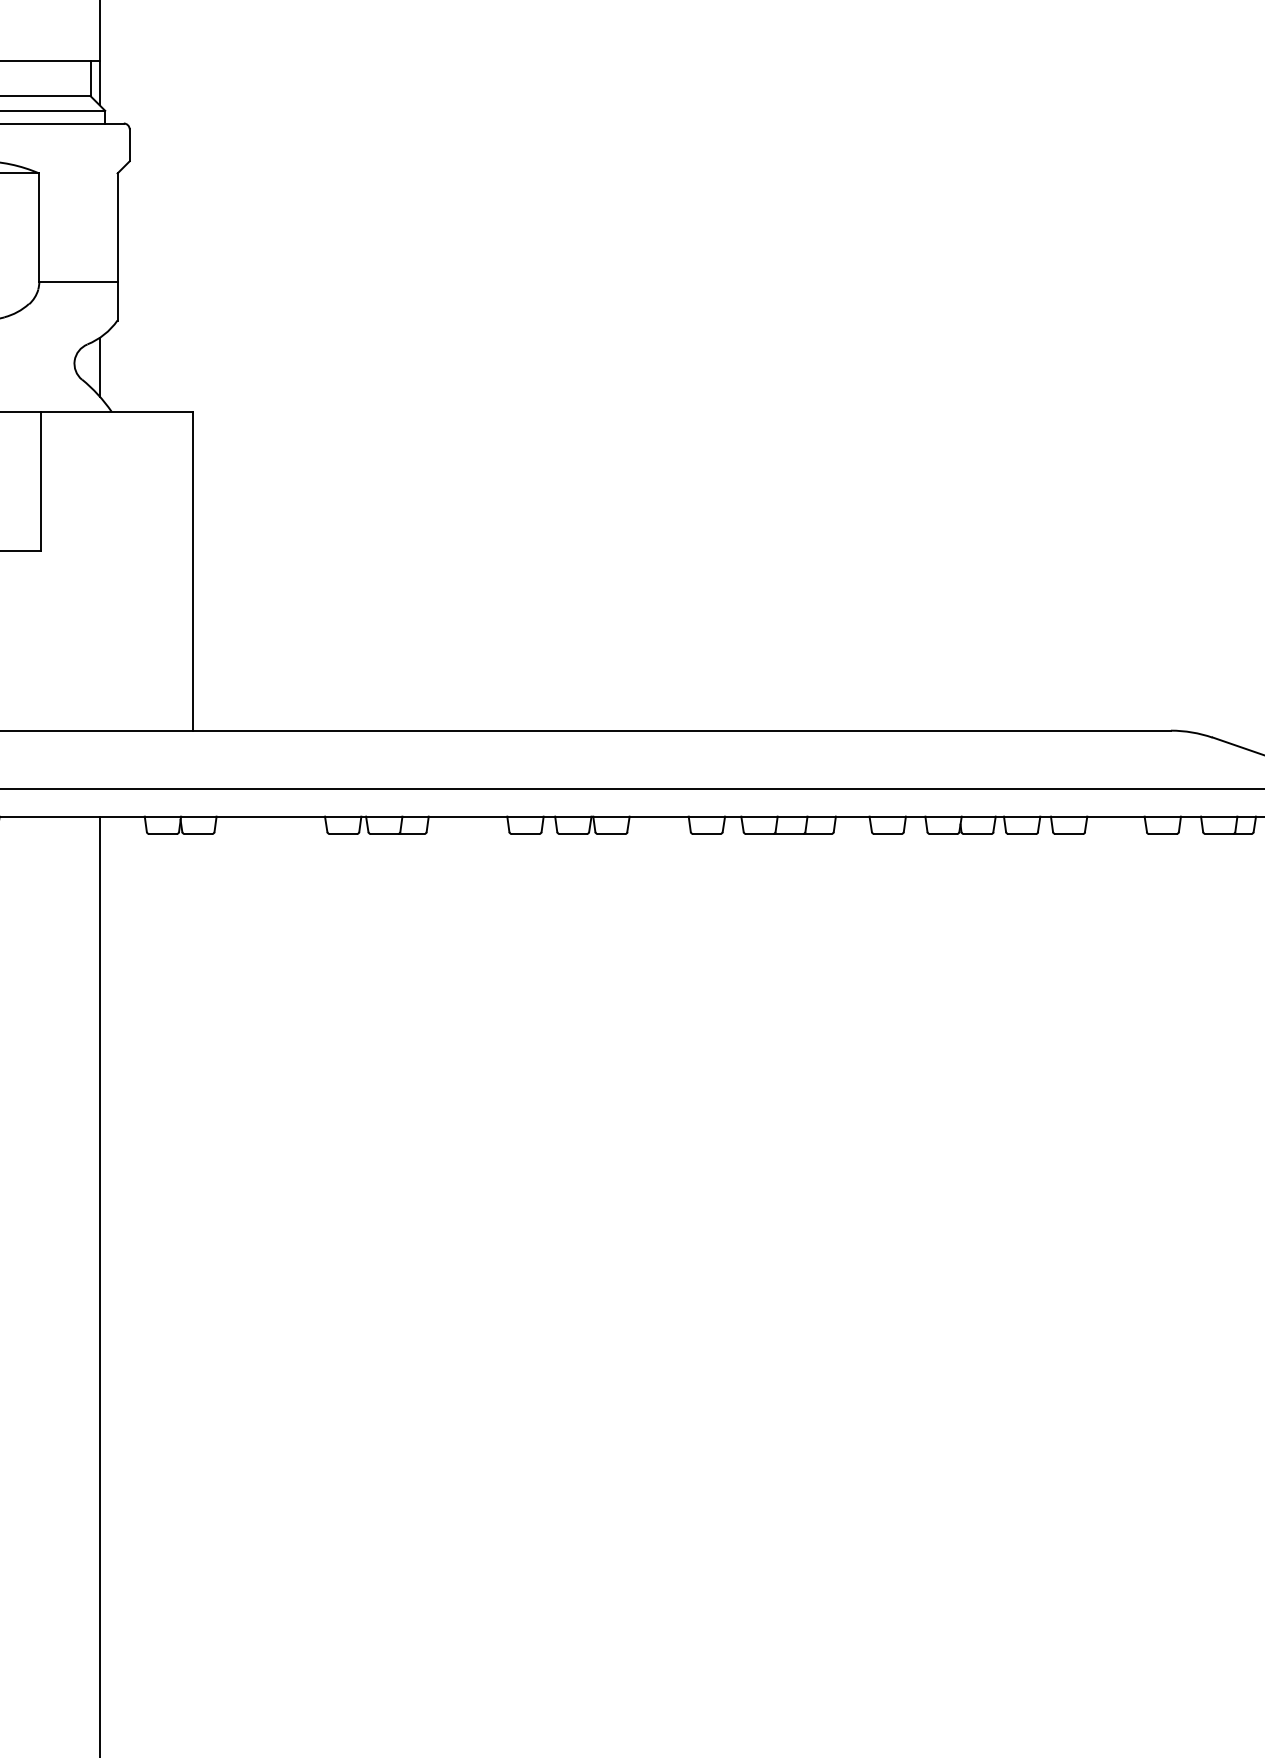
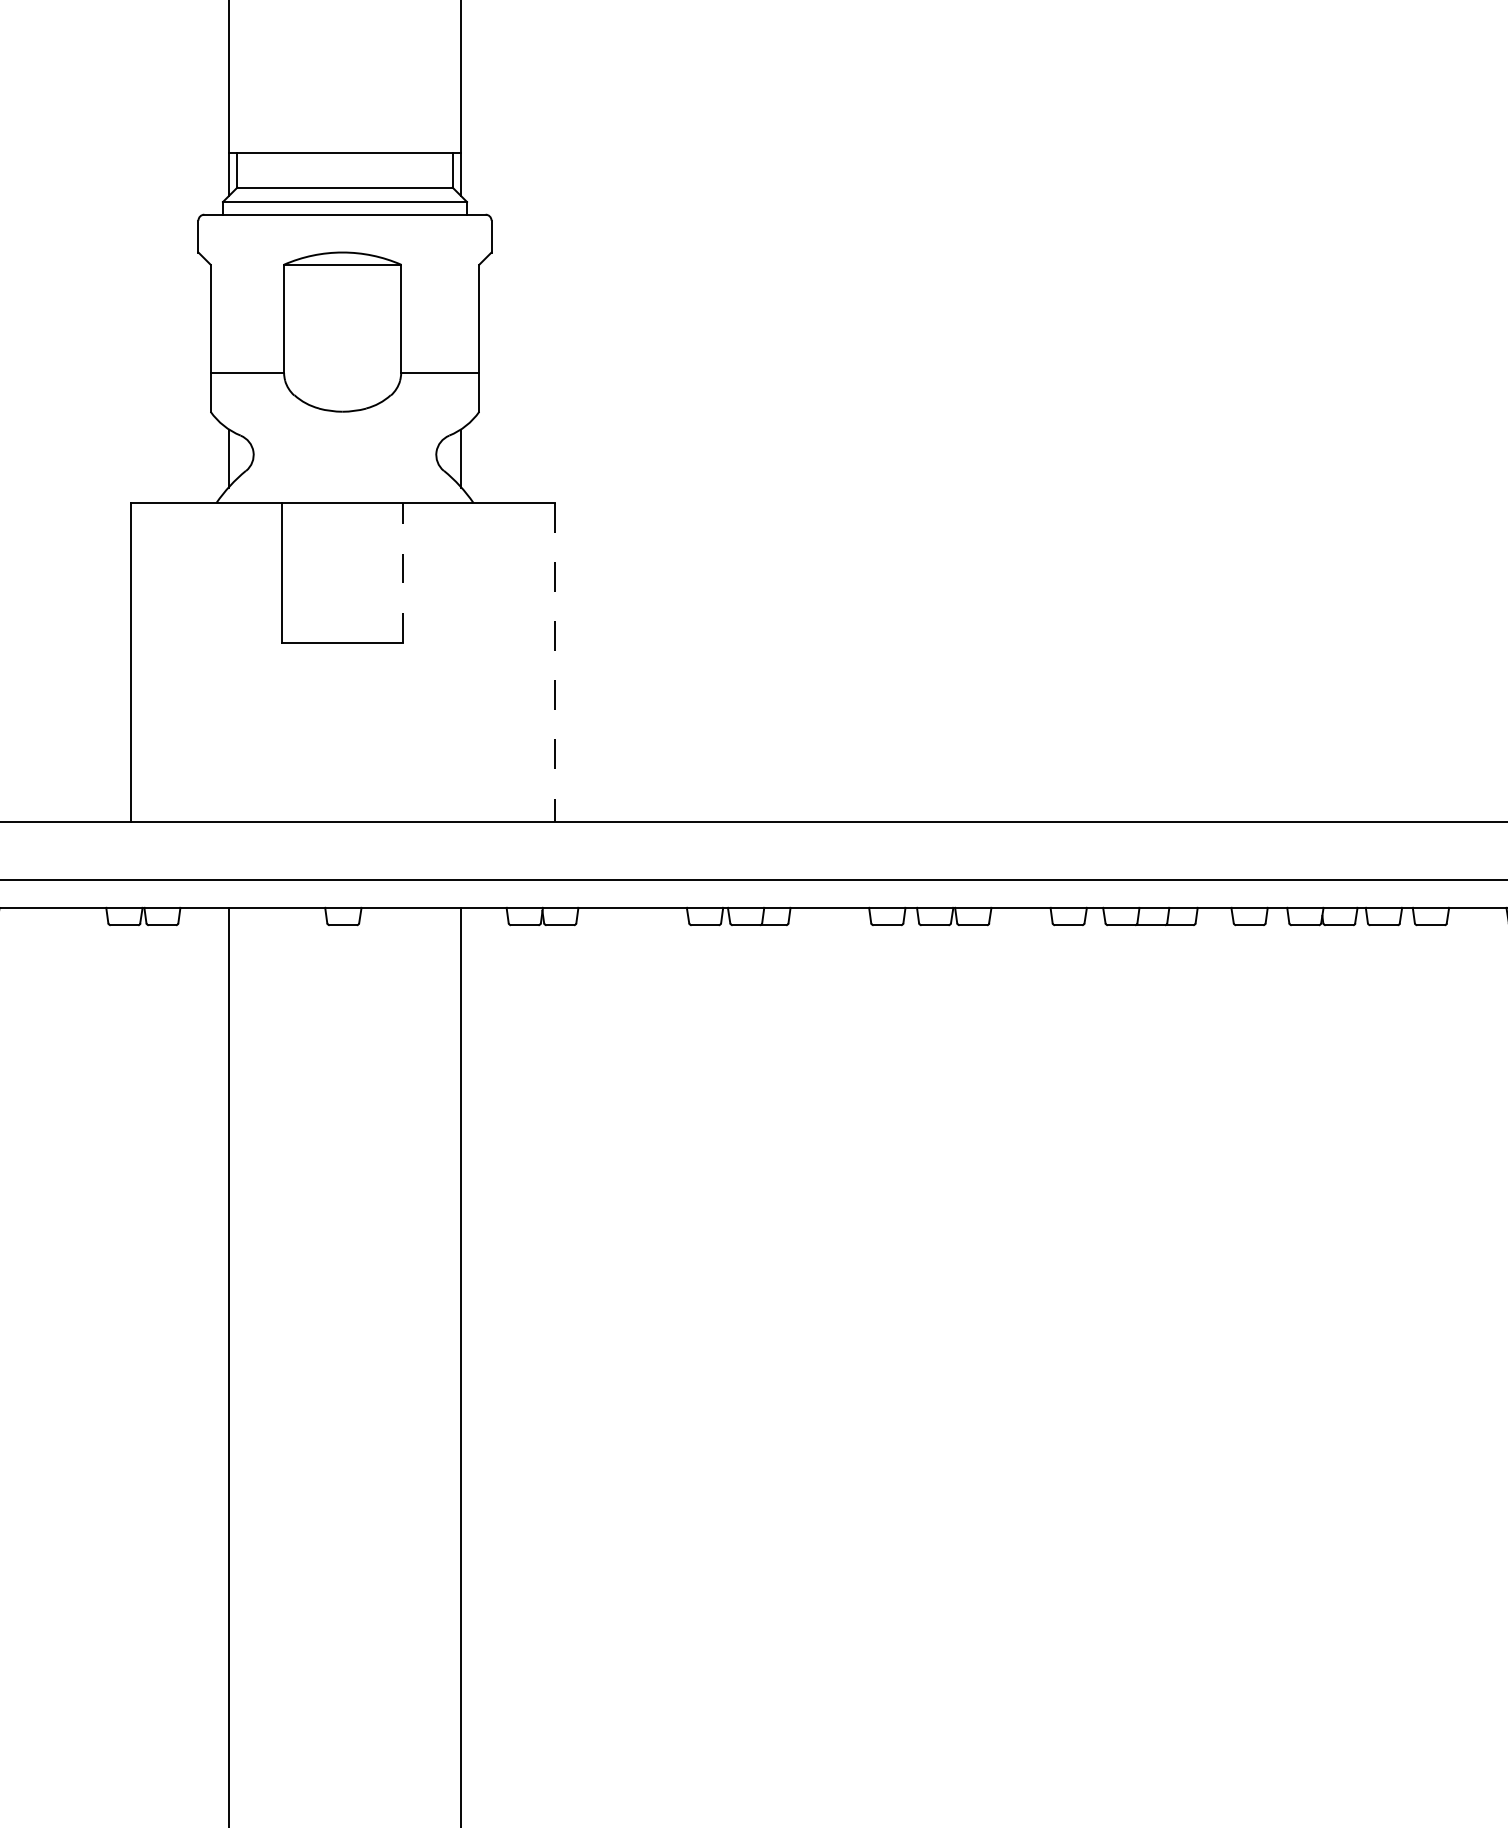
line: (40, 481) -> (402, 572), solid -> dashed
line: (193, 571) -> (555, 662), solid -> dashed

